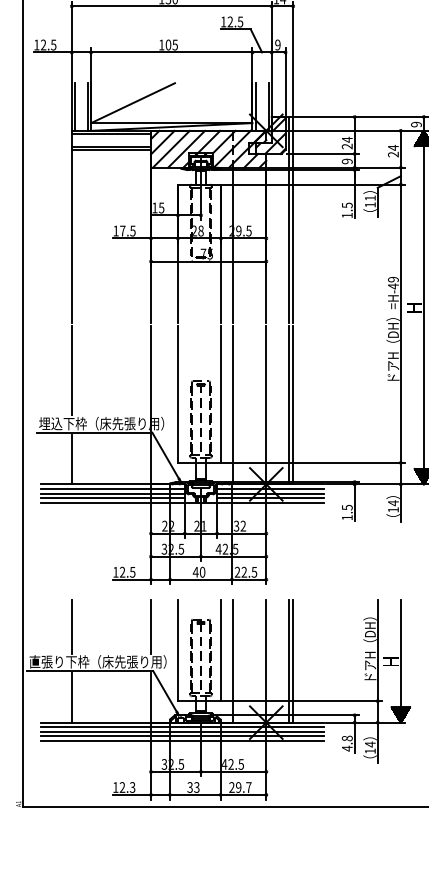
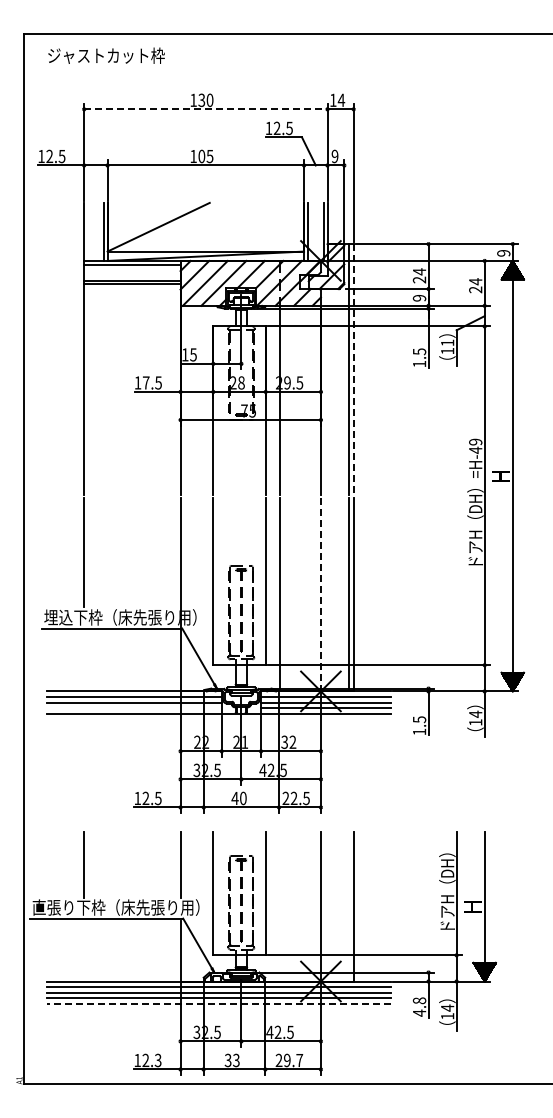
line: (171, 6) -> (205, 109), solid -> dashed
line: (74, 106) -> (87, 231), removed
line: (293, 220) -> (353, 369), solid -> dashed
line: (265, 405) -> (320, 595), solid -> dashed
line: (72, 459) -> (84, 660), removed
line: (112, 498) -> (133, 708), removed
line: (232, 661) -> (279, 906), removed
line: (289, 661) -> (349, 906), removed
line: (72, 698) -> (84, 951), removed
line: (182, 740) -> (218, 1003), solid -> dashed

